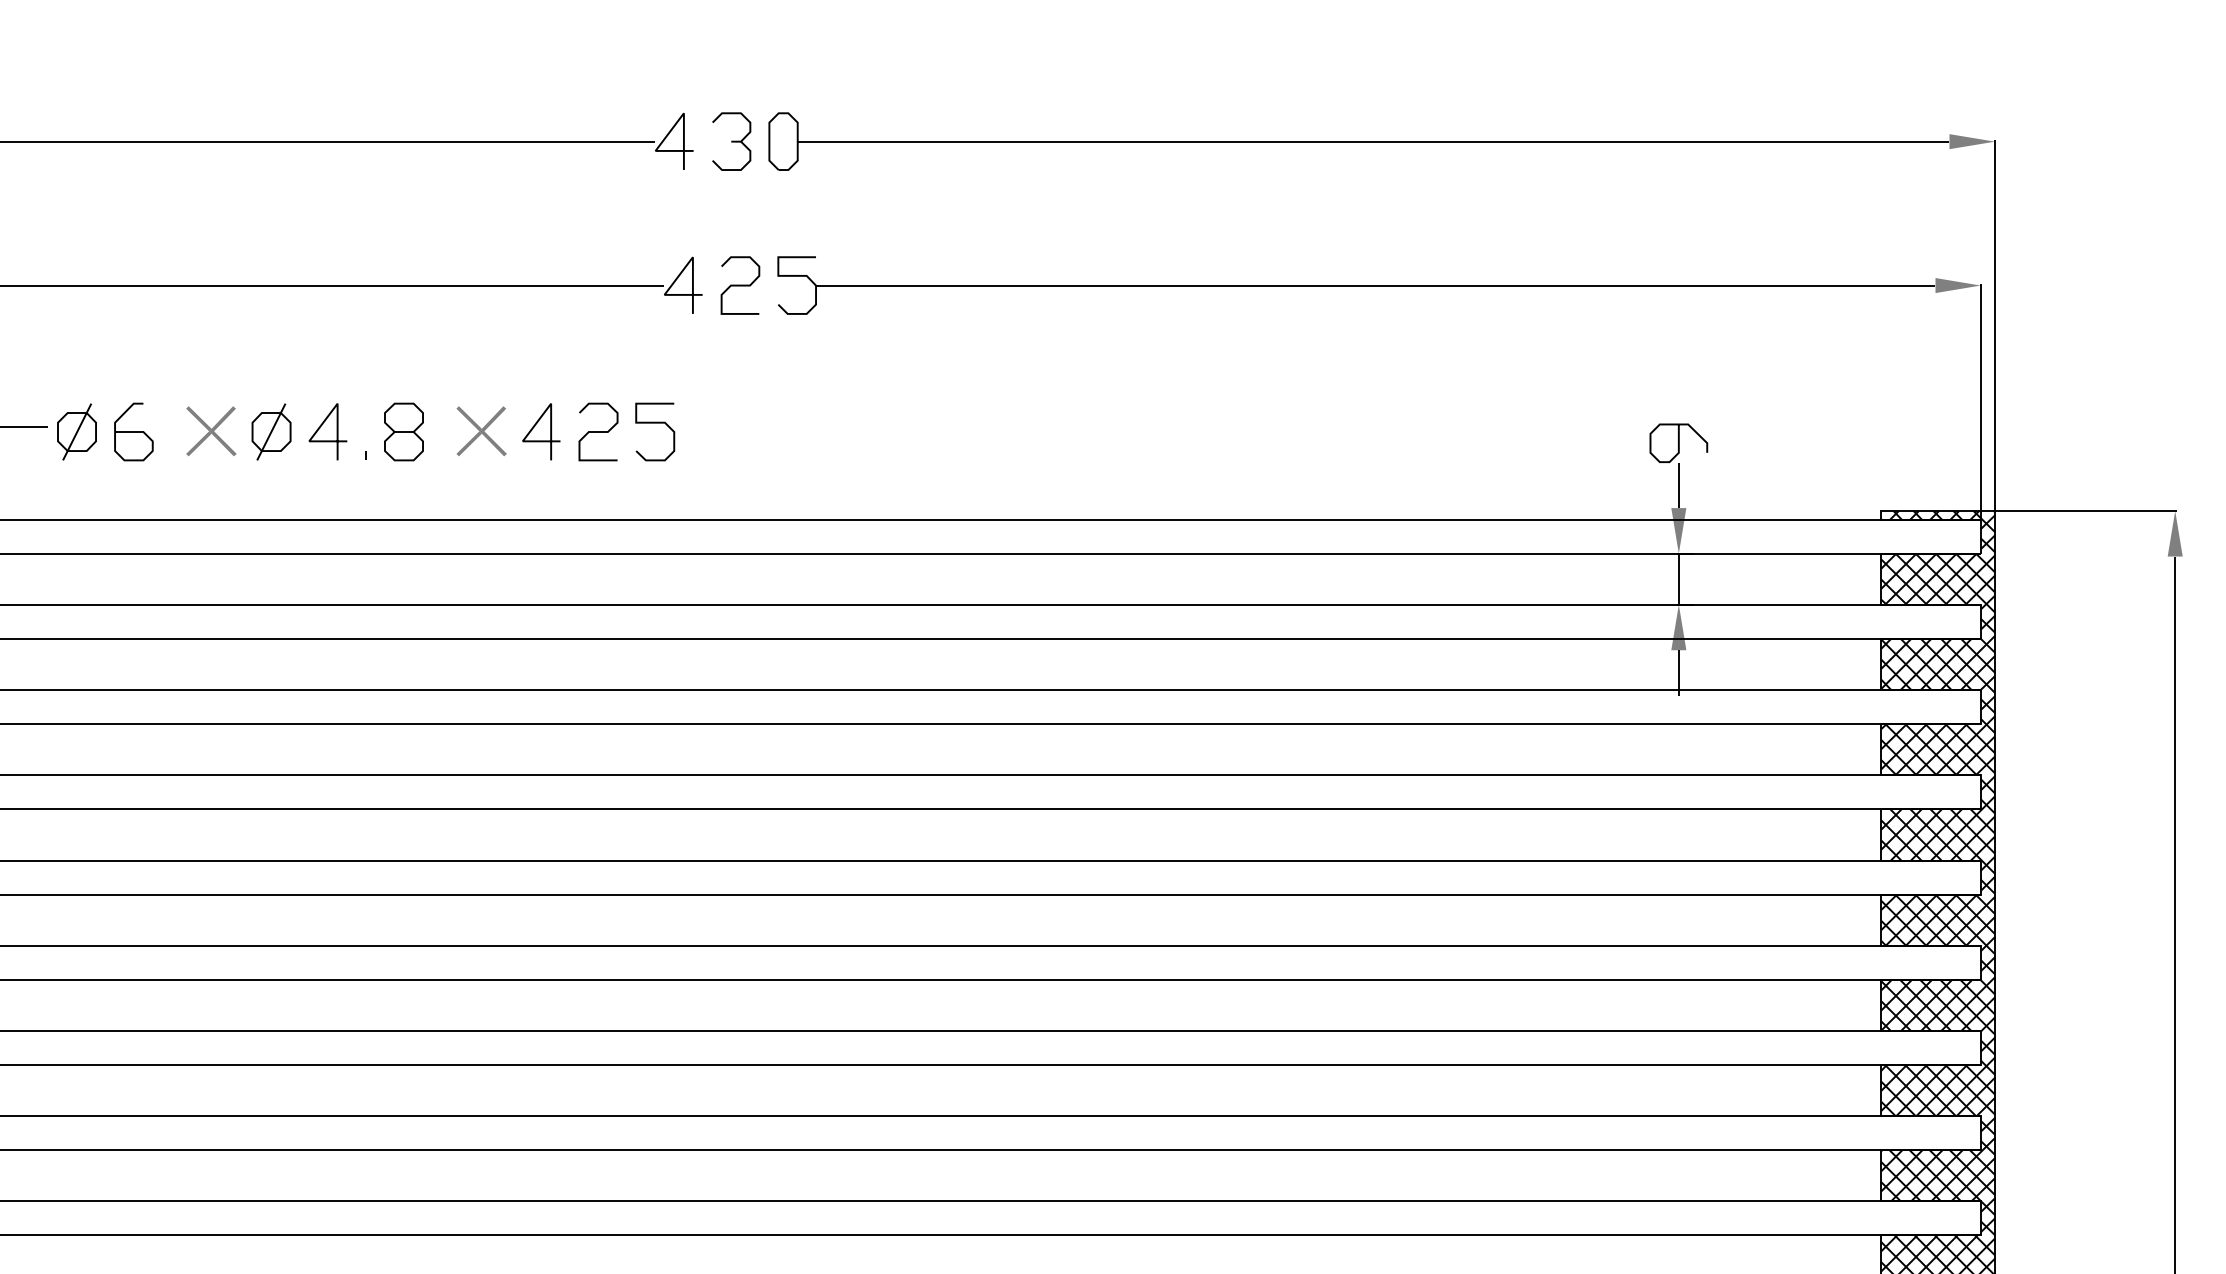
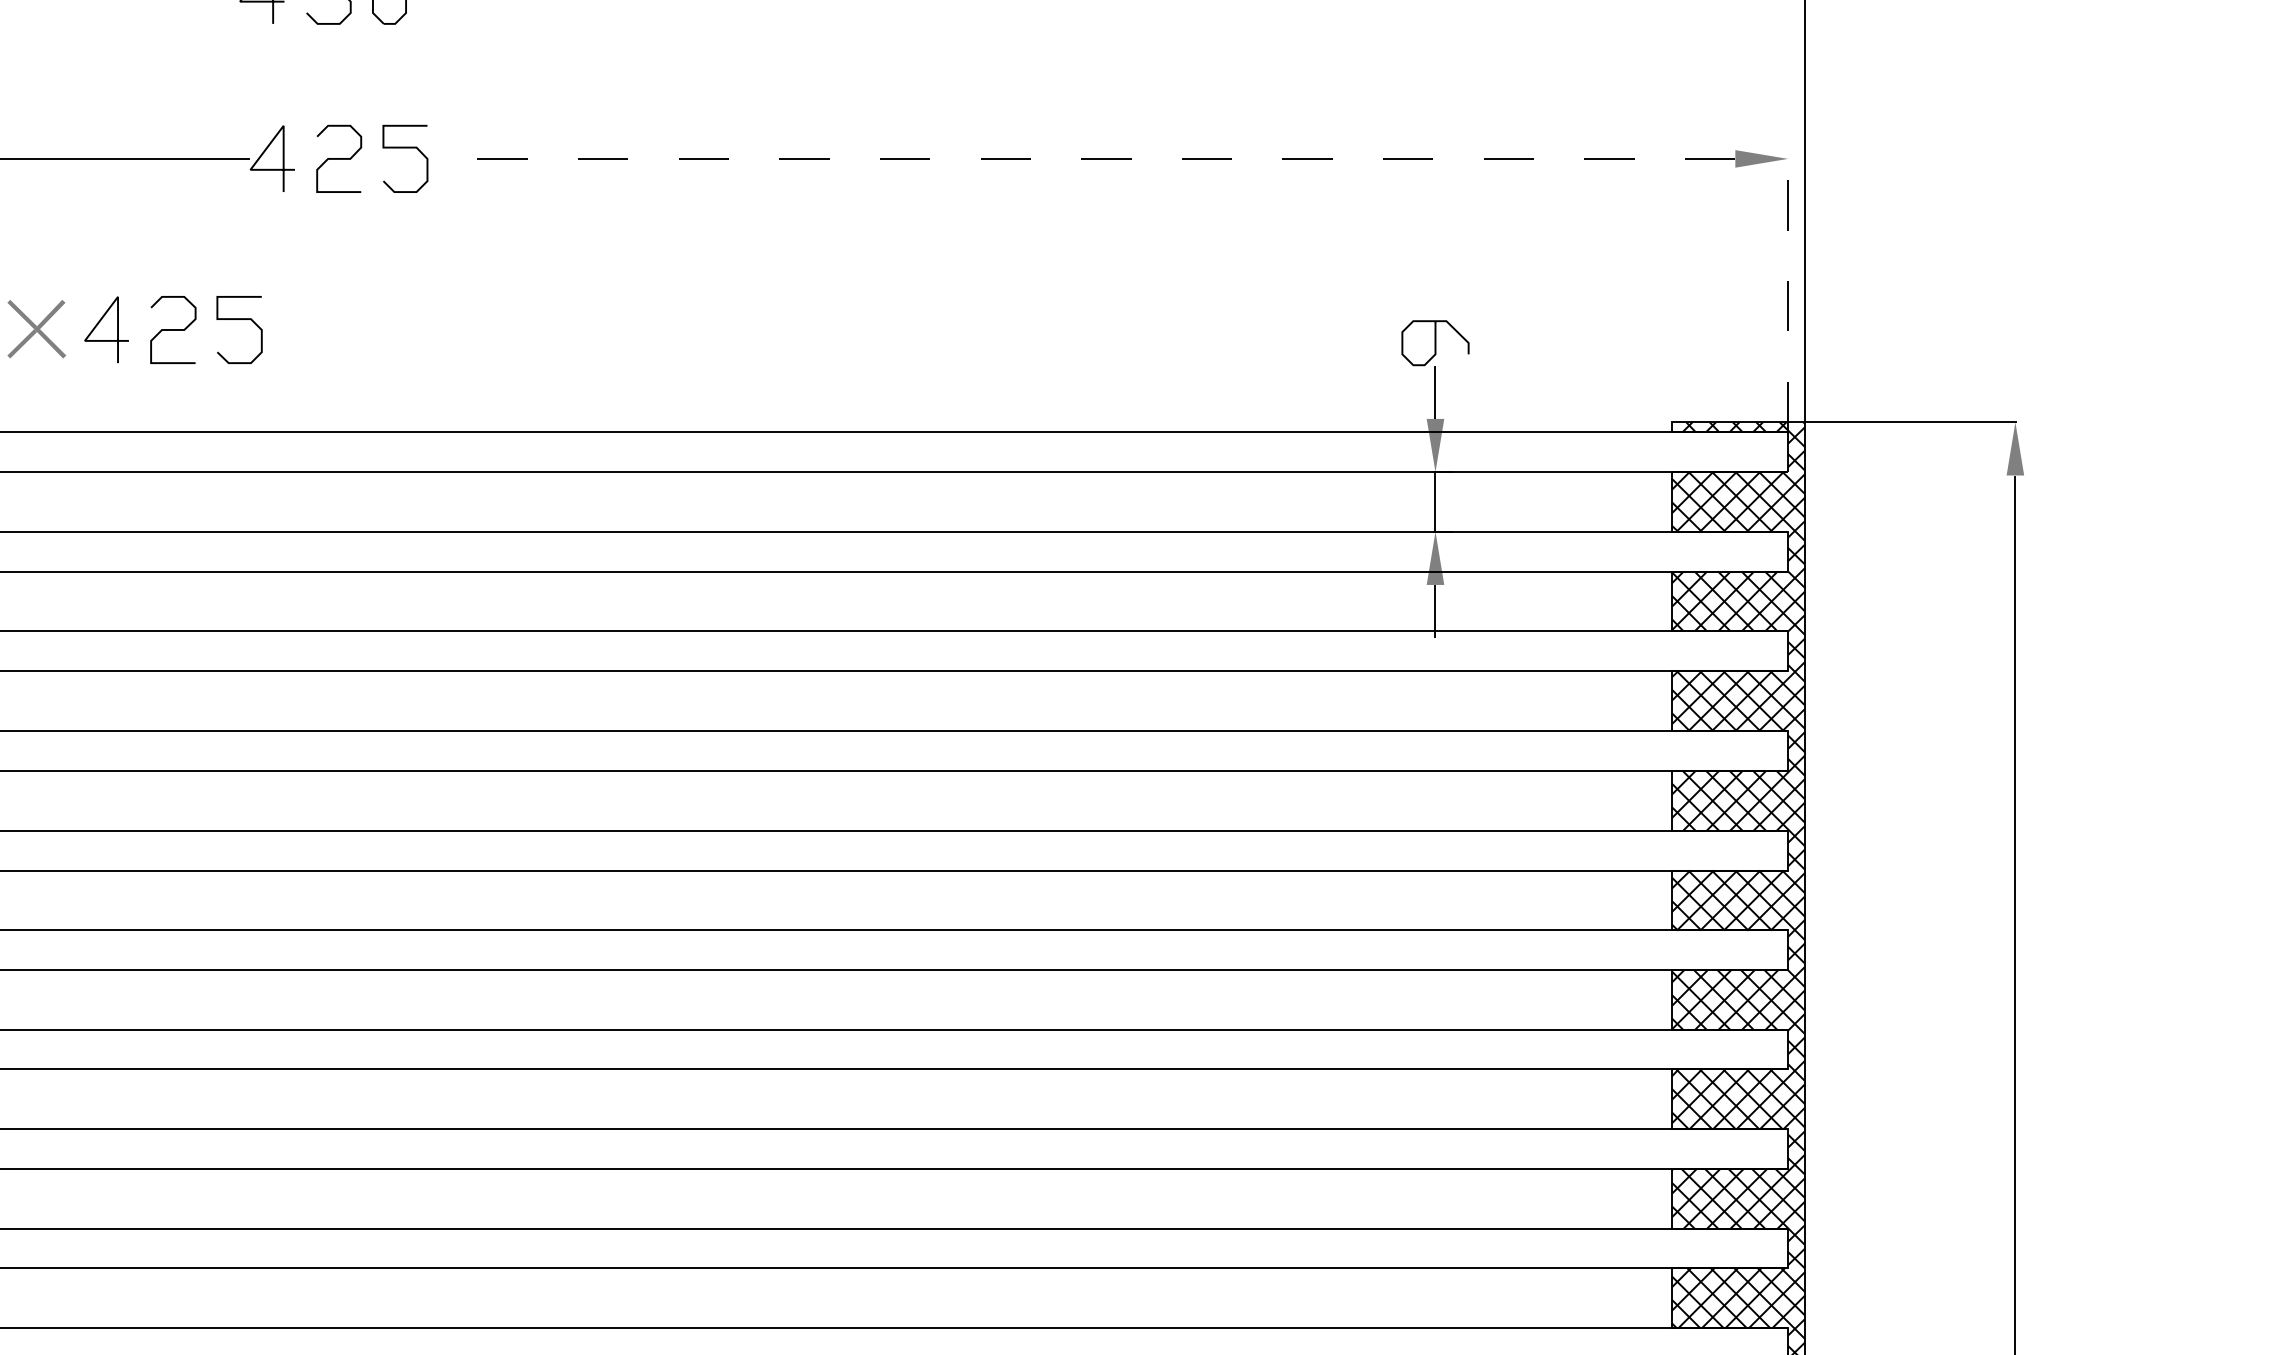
line: (1375, 285) -> (1081, 158), solid -> dashed
line: (1980, 401) -> (1787, 294), solid -> dashed

